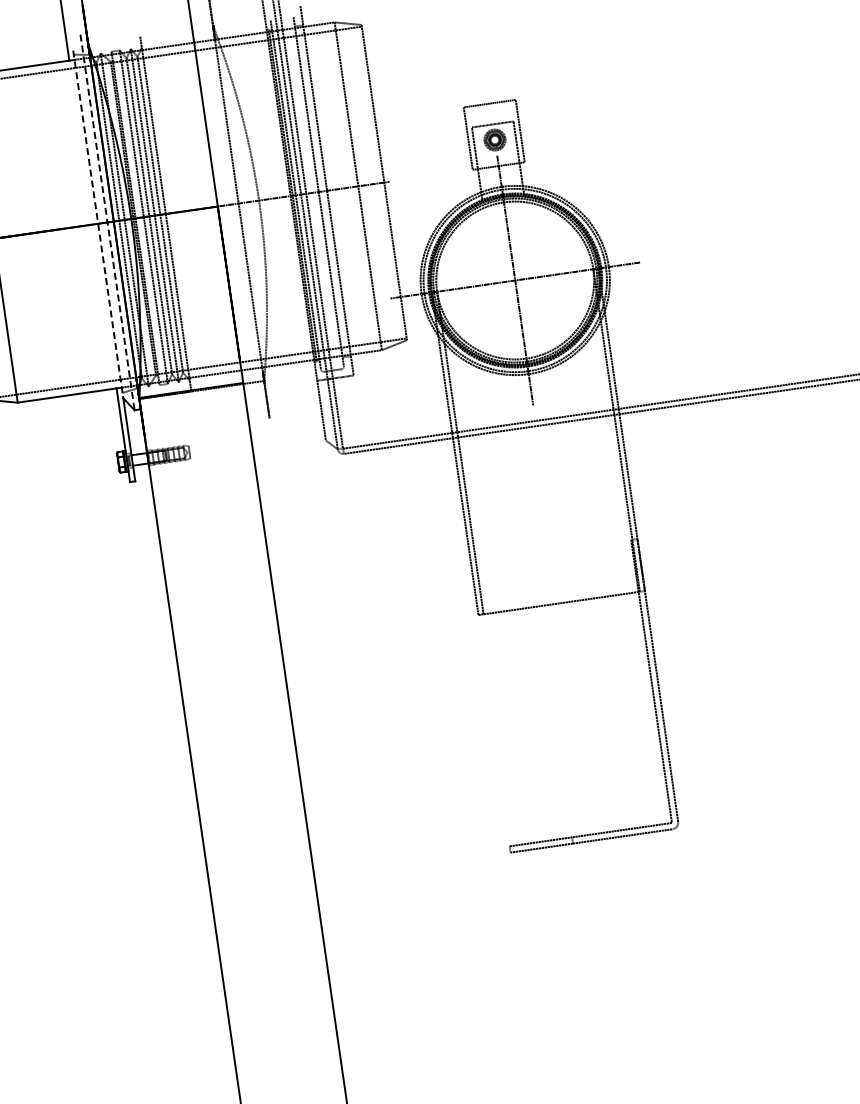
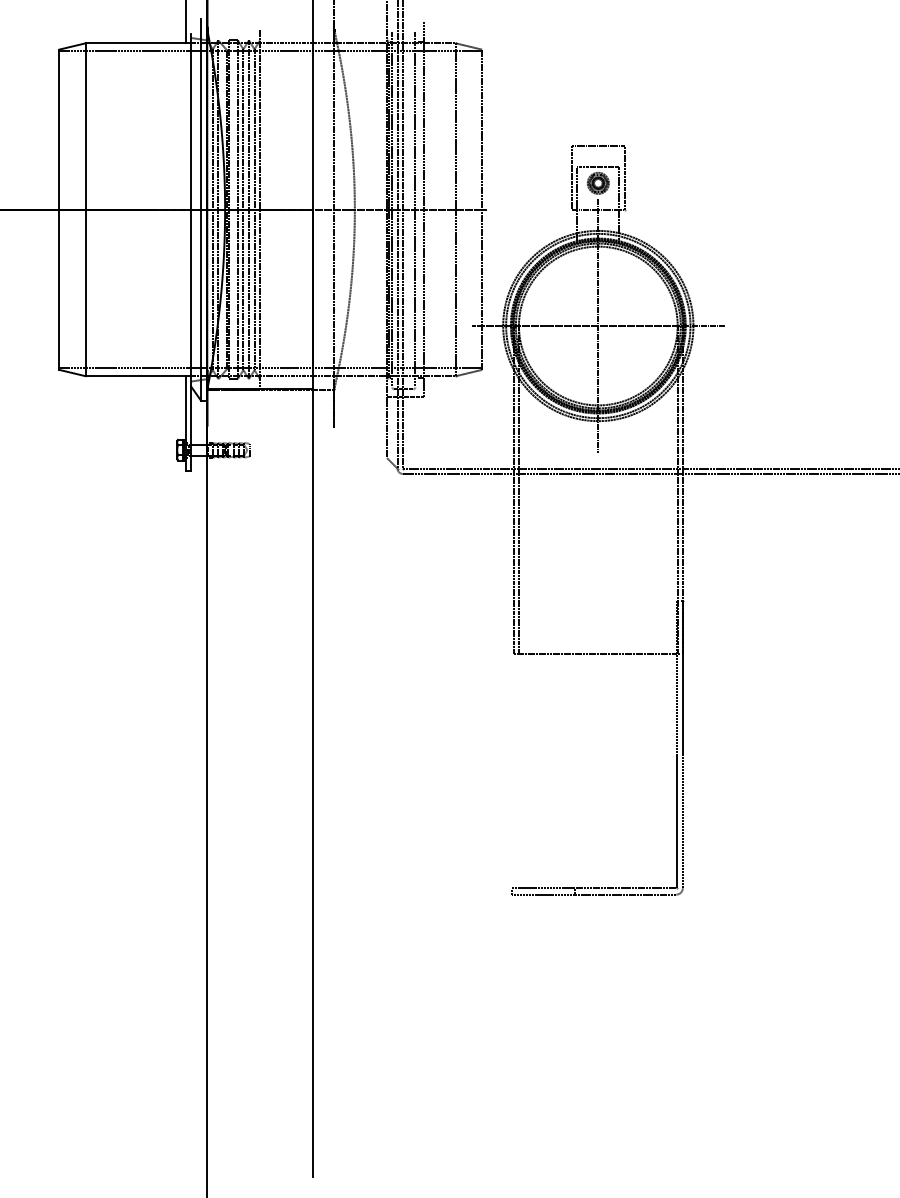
line: (107, 222) -> (200, 209), dashed -> solid
line: (98, 223) -> (191, 209), dashed -> solid

